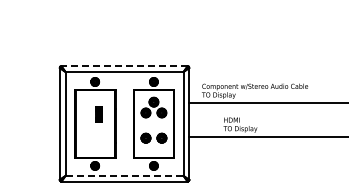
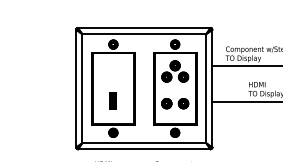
line: (124, 66) -> (144, 28), dashed -> solid
part: (98, 114) -> (112, 100), moved
line: (124, 175) -> (144, 142), dashed -> solid

